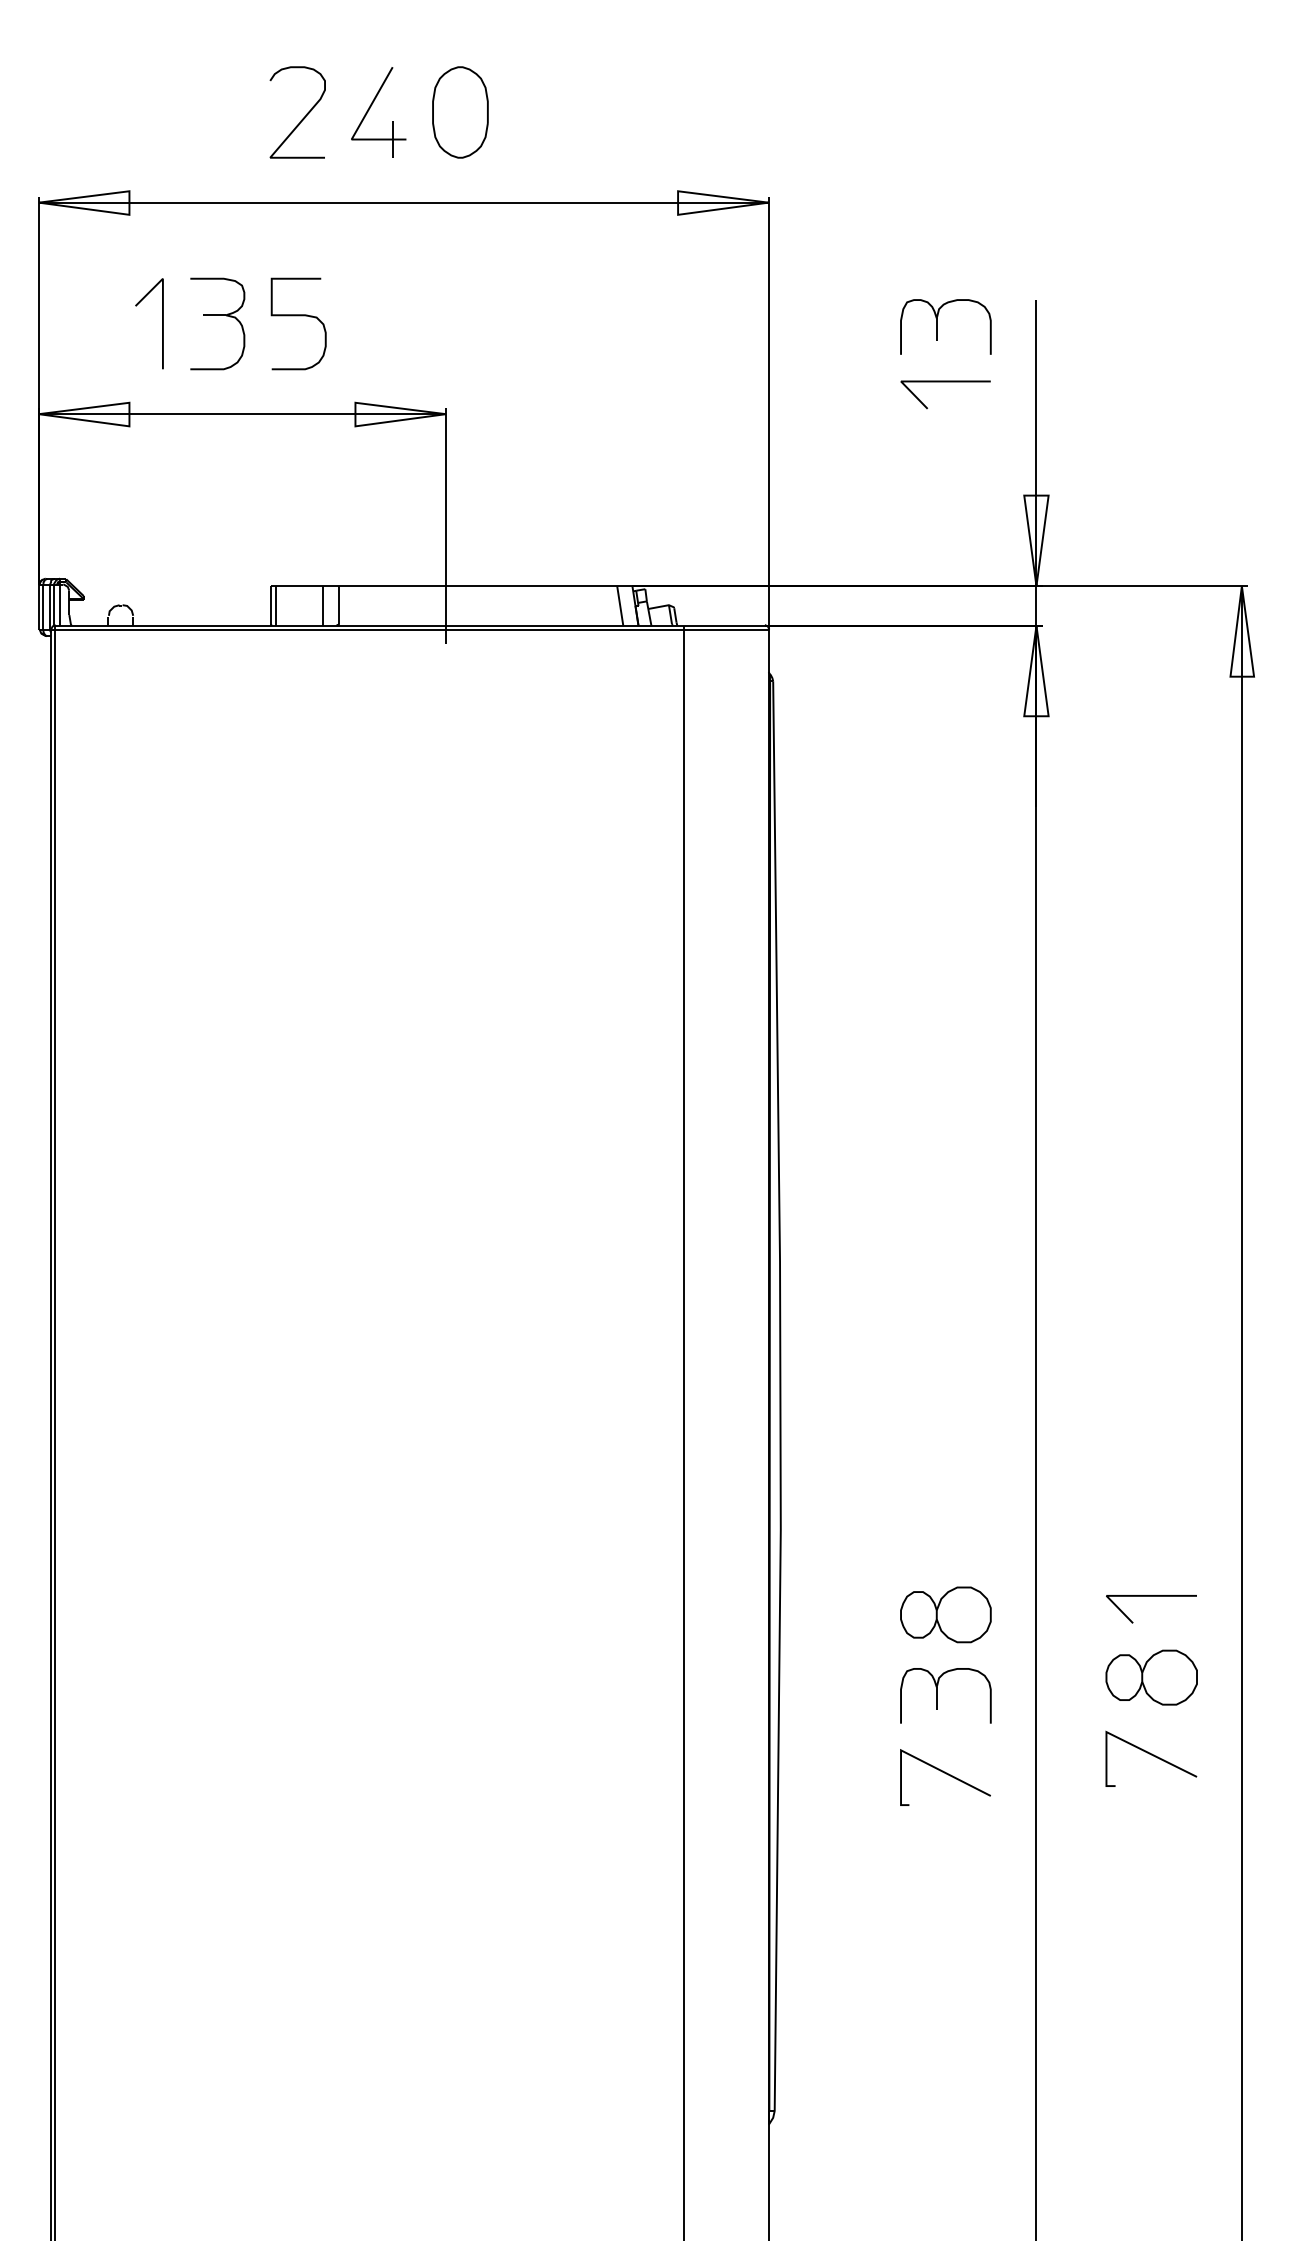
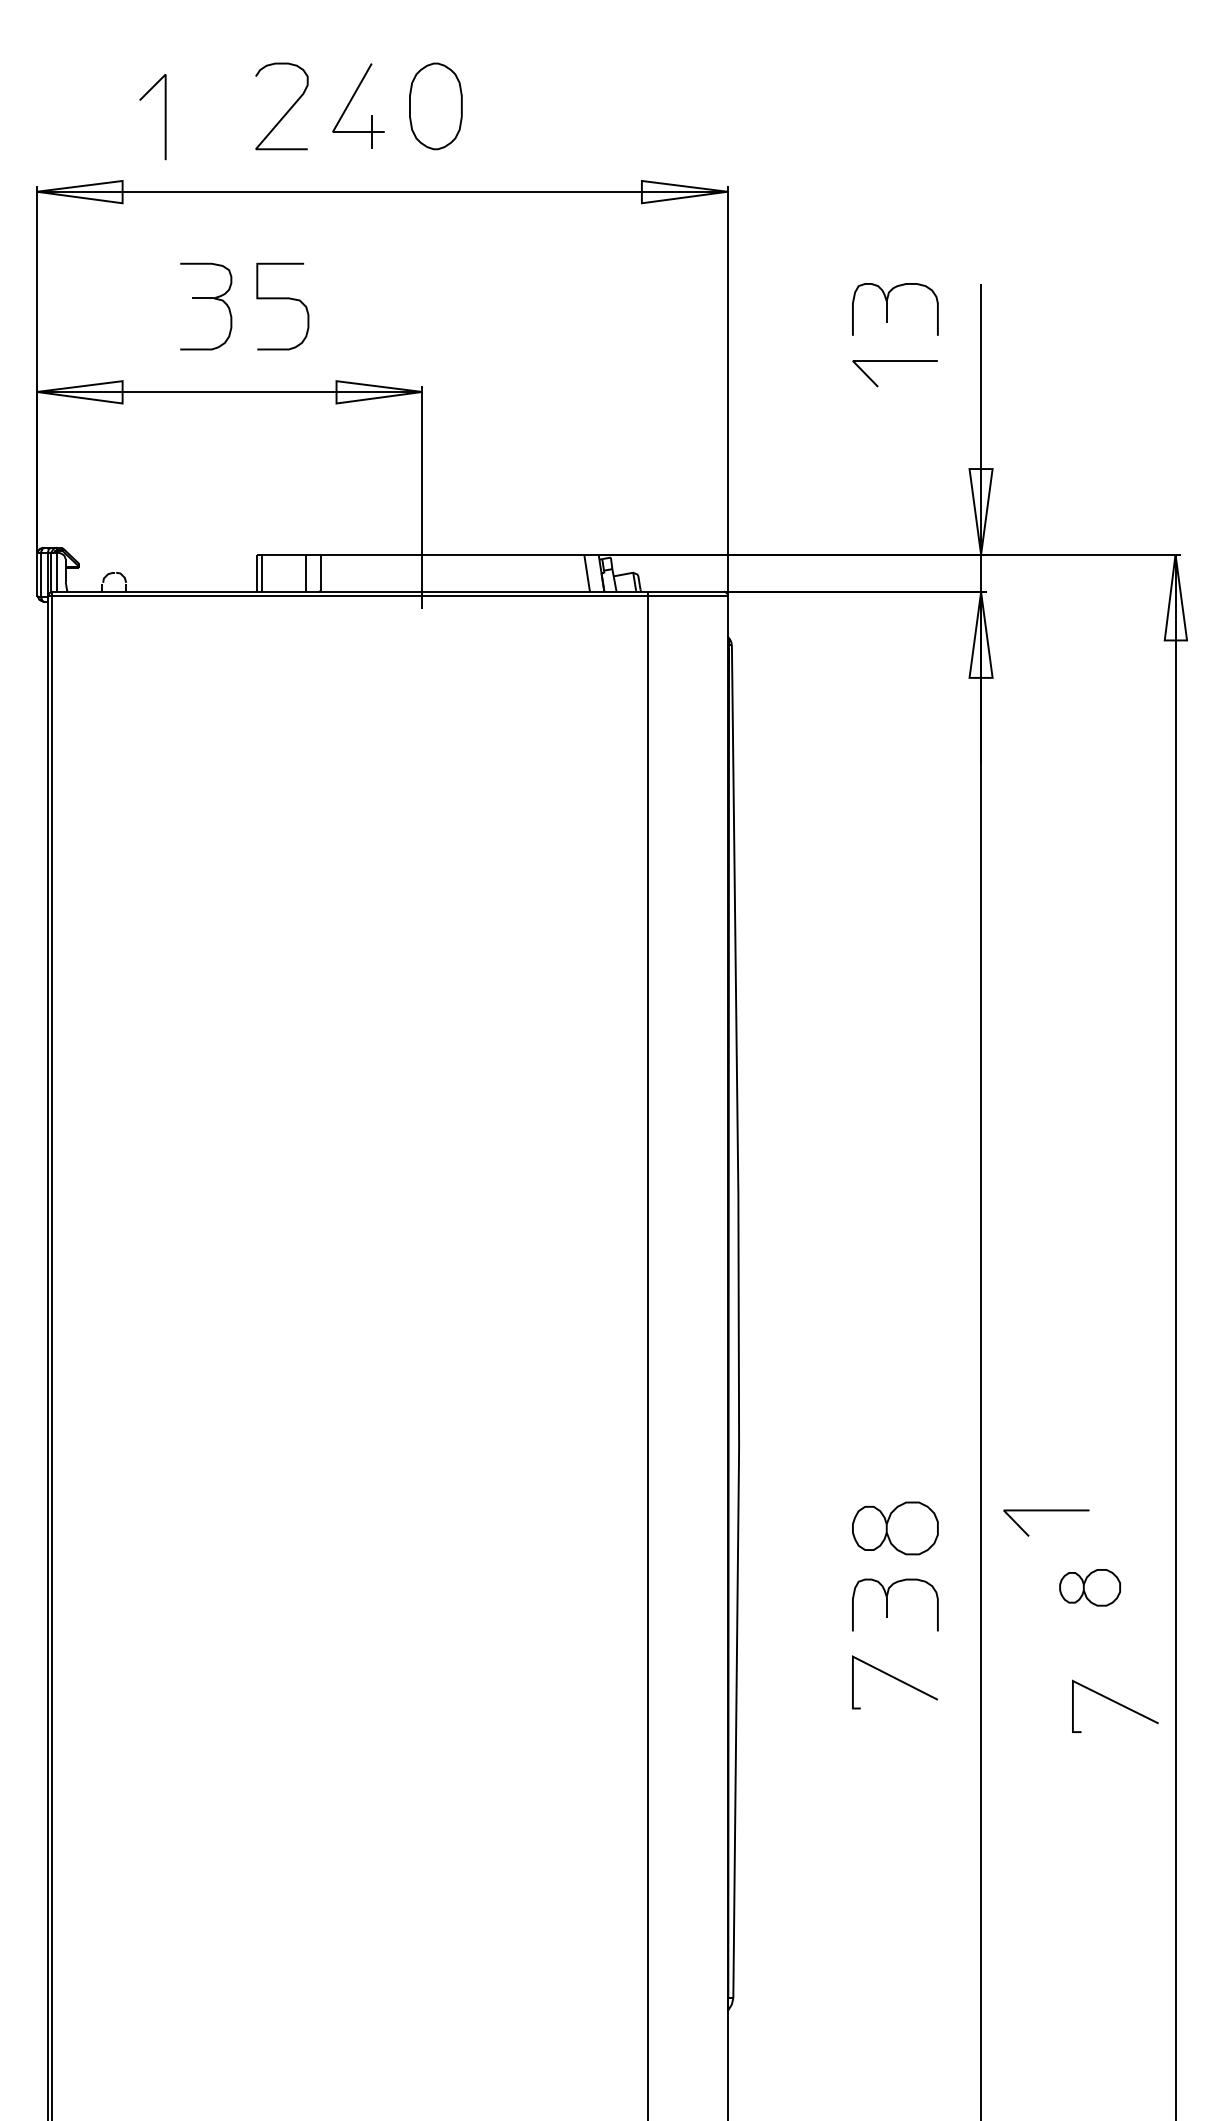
curve: (162, 323) -> (165, 116), moved
curve: (1151, 1596) -> (1046, 1511), moved
part: (1151, 1677) -> (1089, 1587), size x0.7
curve: (1153, 1756) -> (1117, 1704), moved

